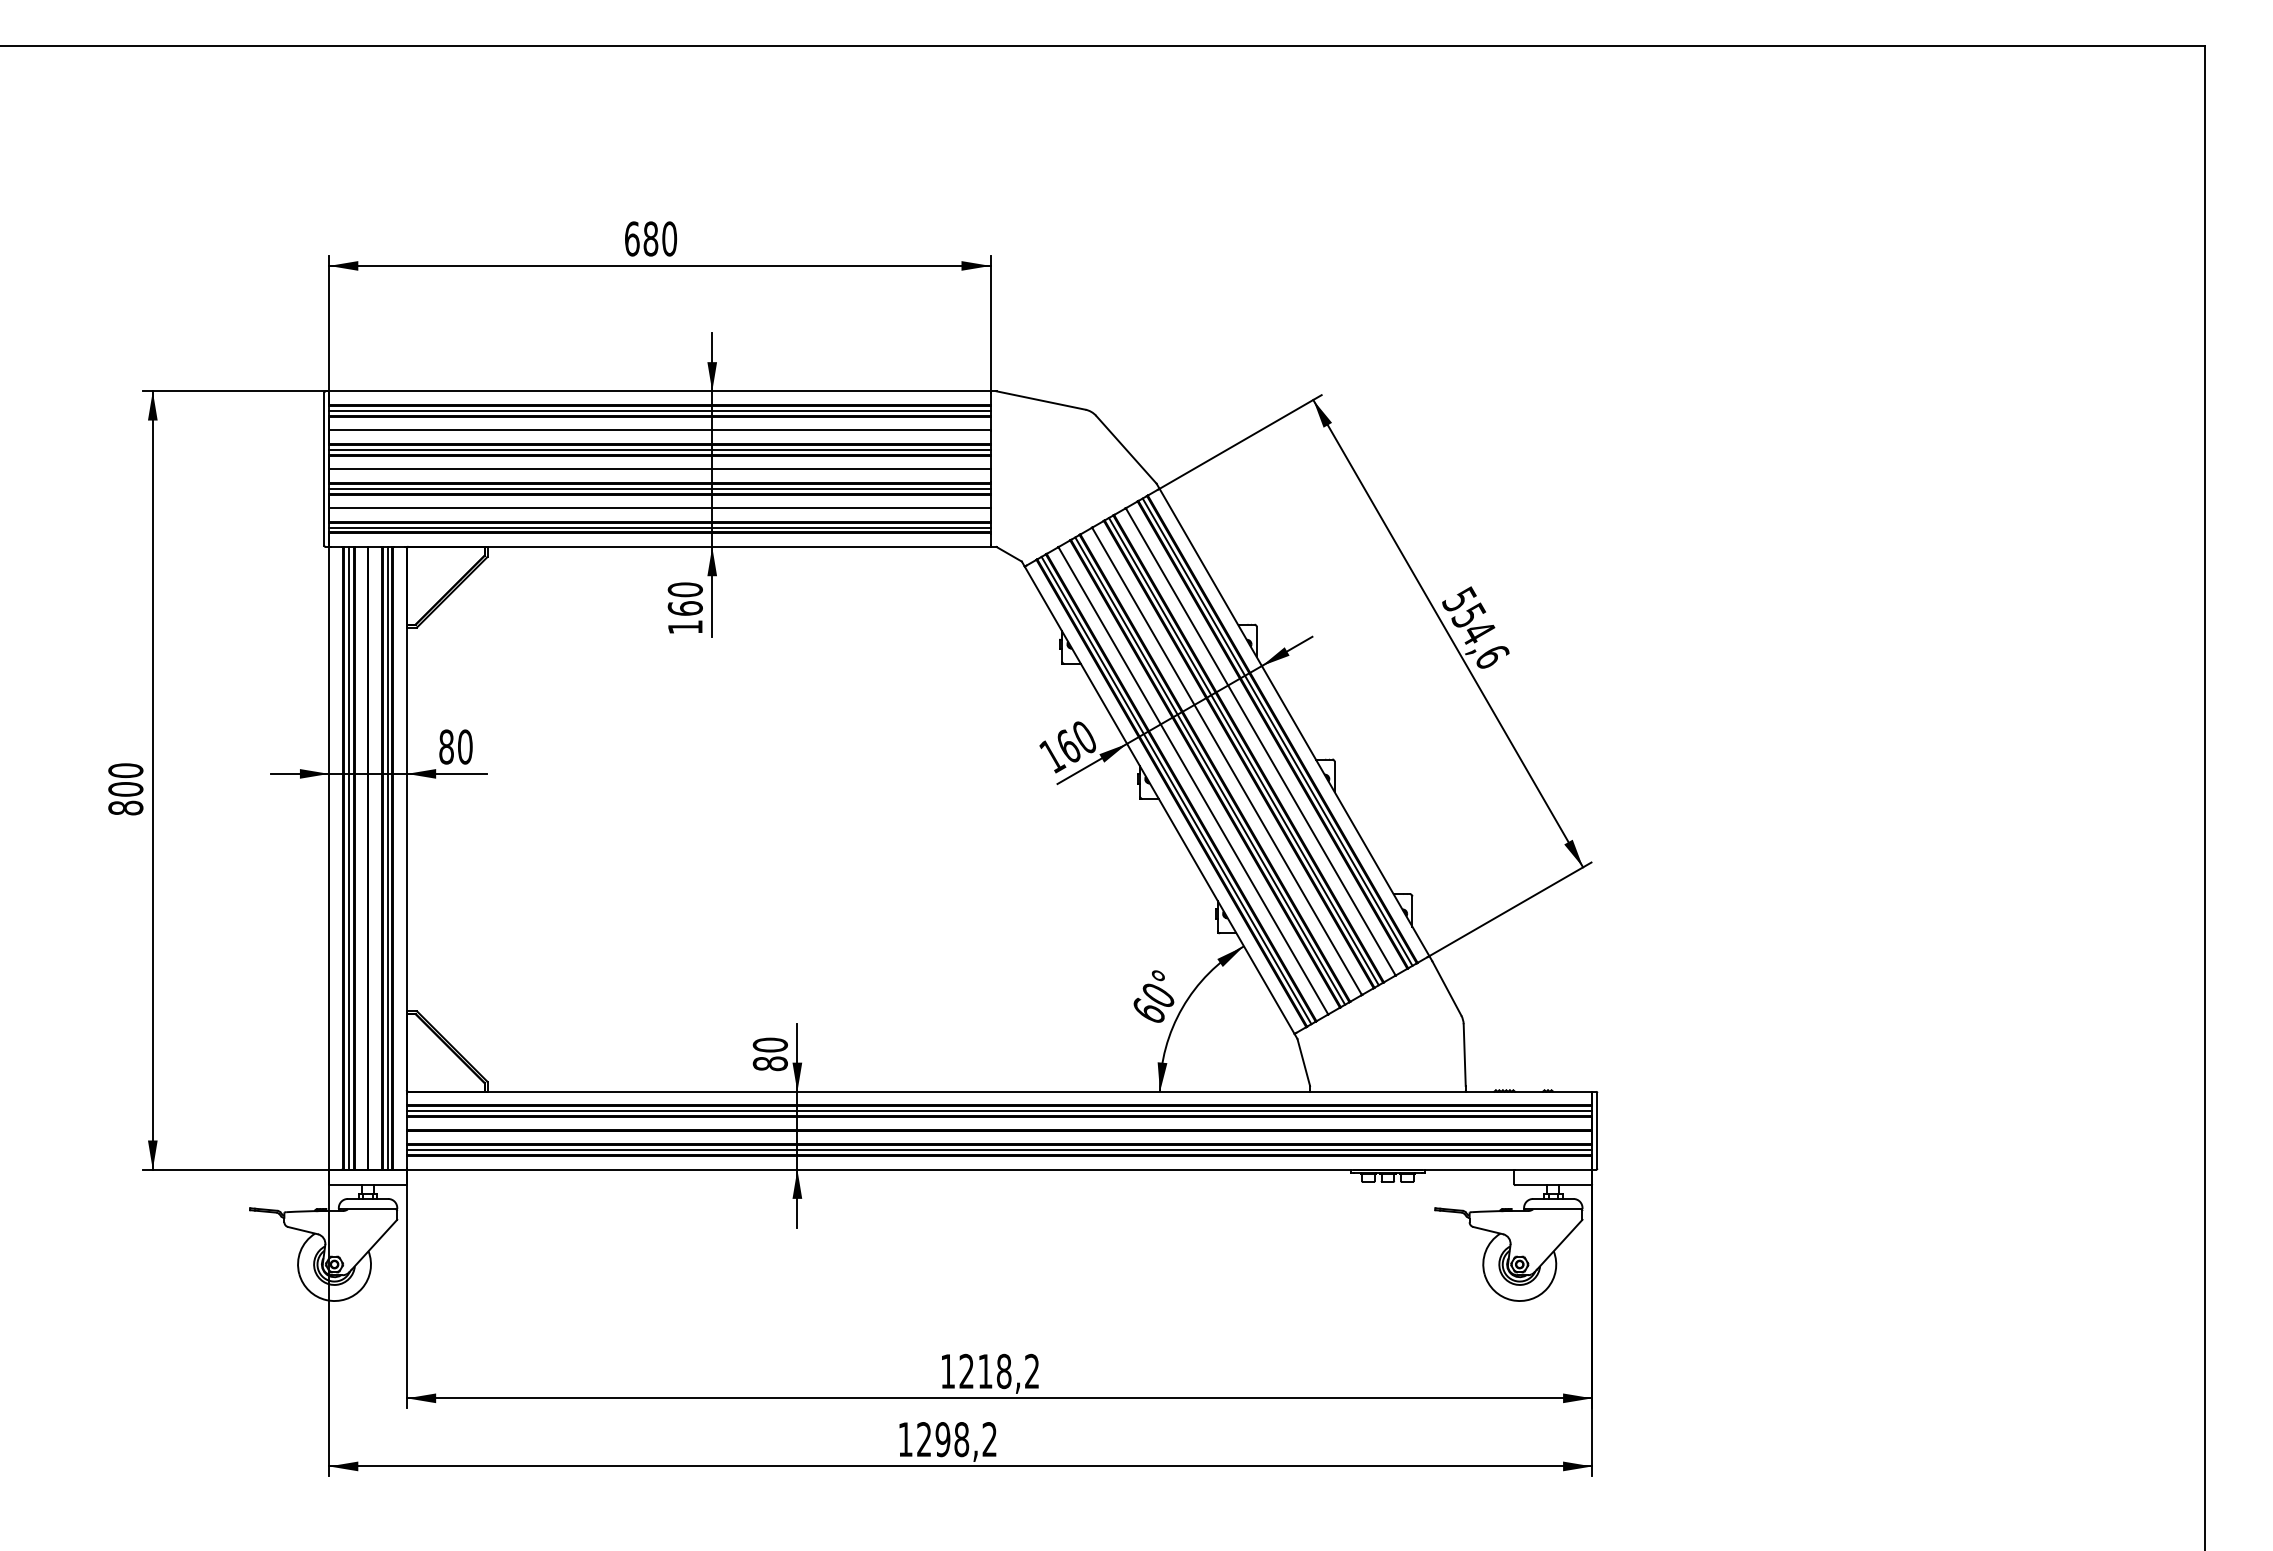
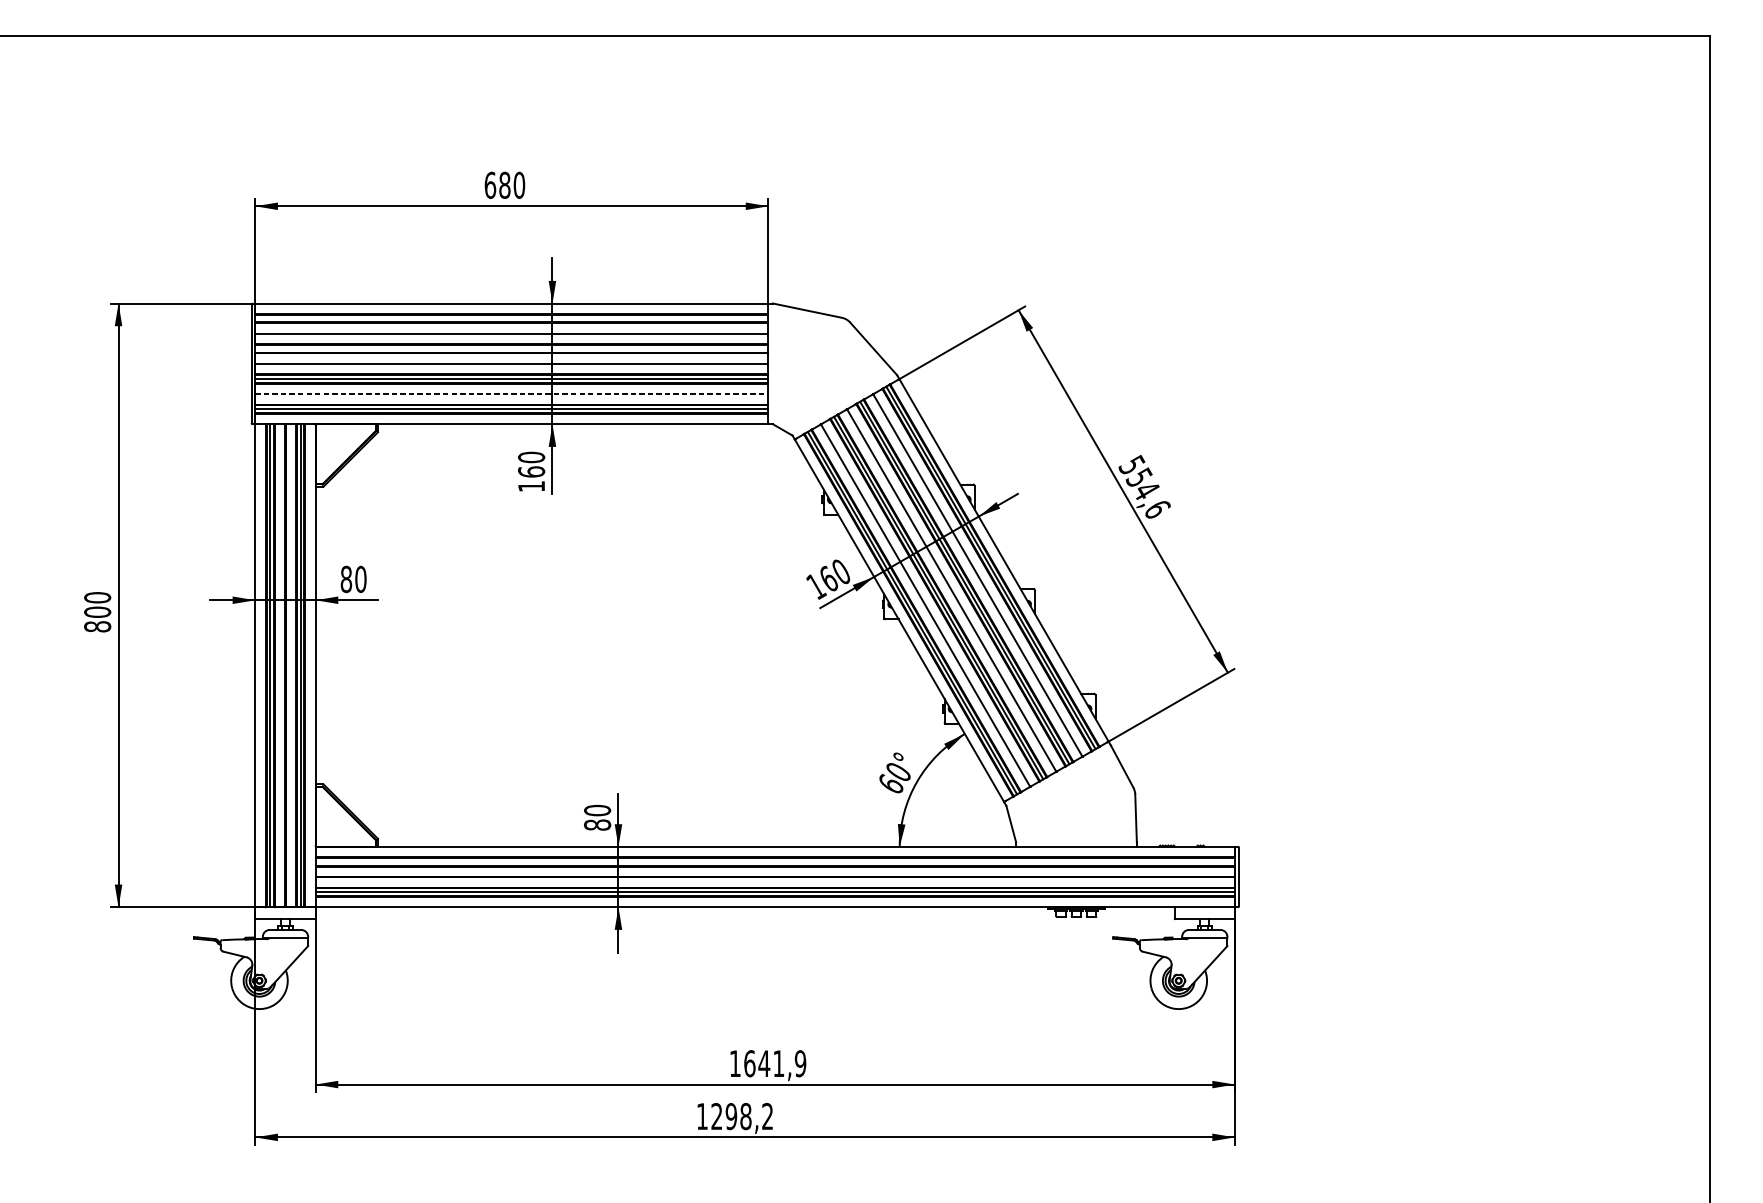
line: (659, 410) -> (511, 318), removed
line: (659, 449) -> (511, 348), removed
line: (659, 508) -> (511, 394), solid -> dashed
line: (999, 1111) -> (775, 862), removed
text: (999, 1371) -> (775, 1063), 1218,2 -> 1641,9

